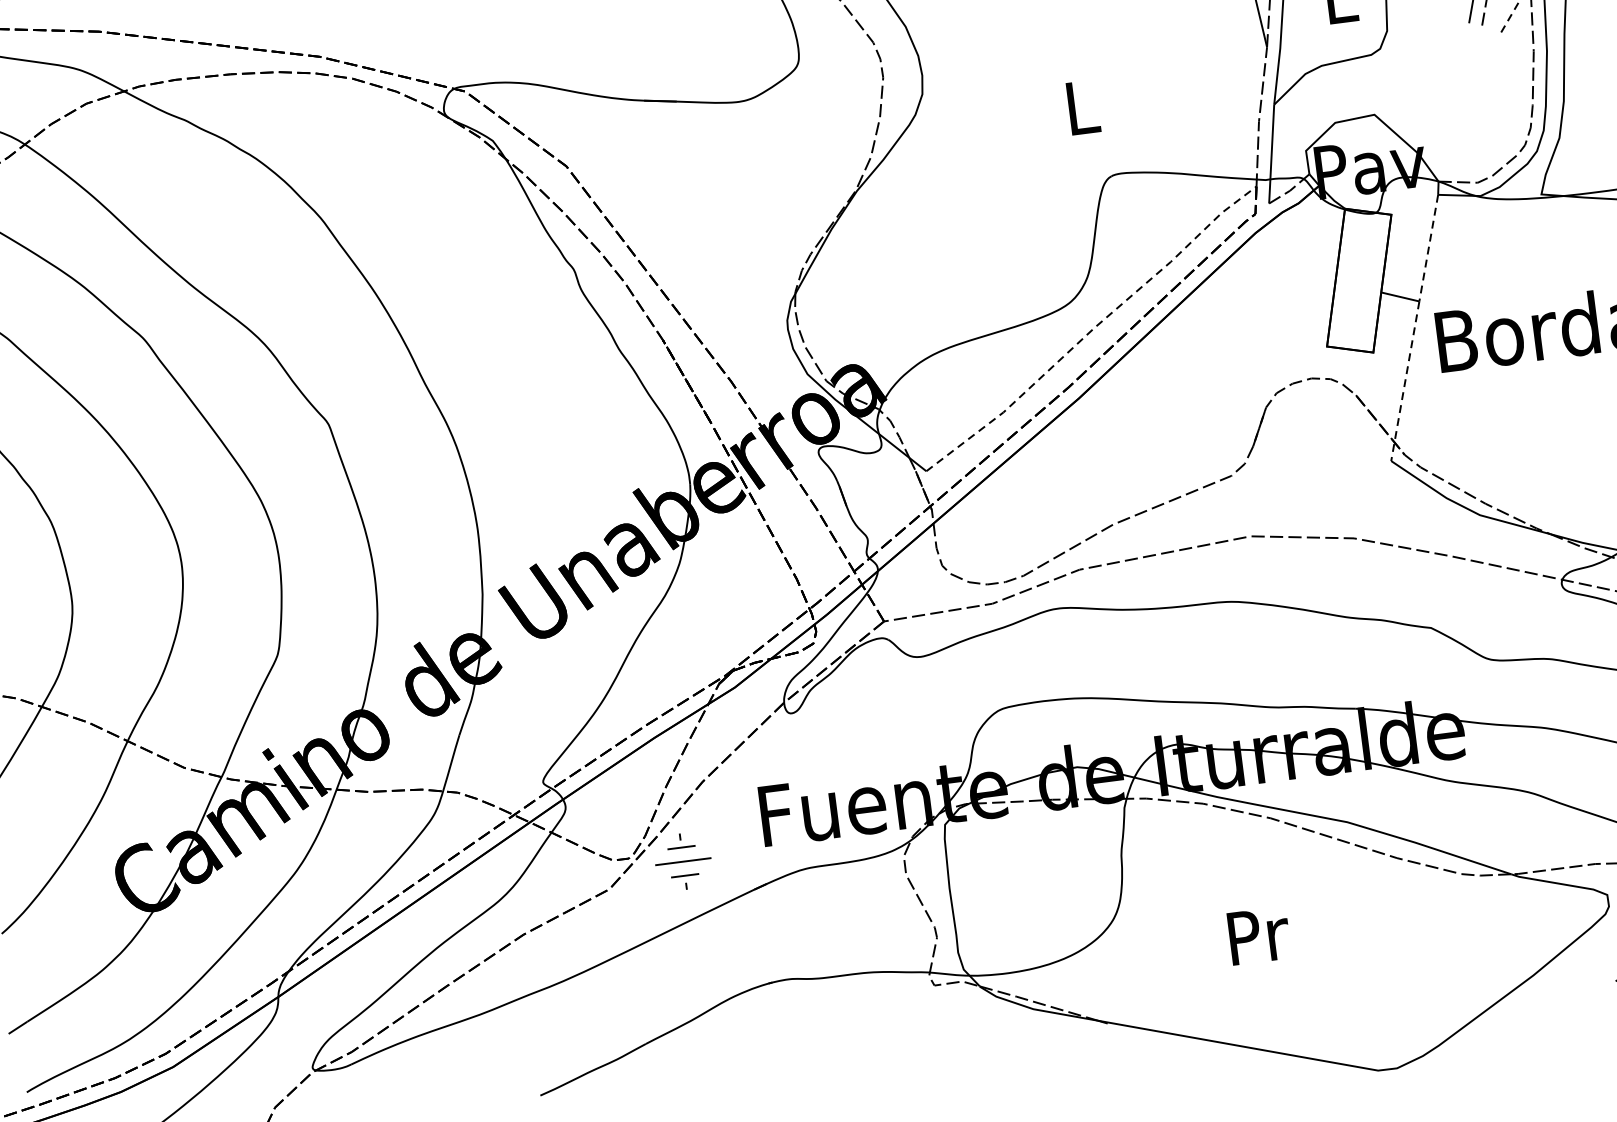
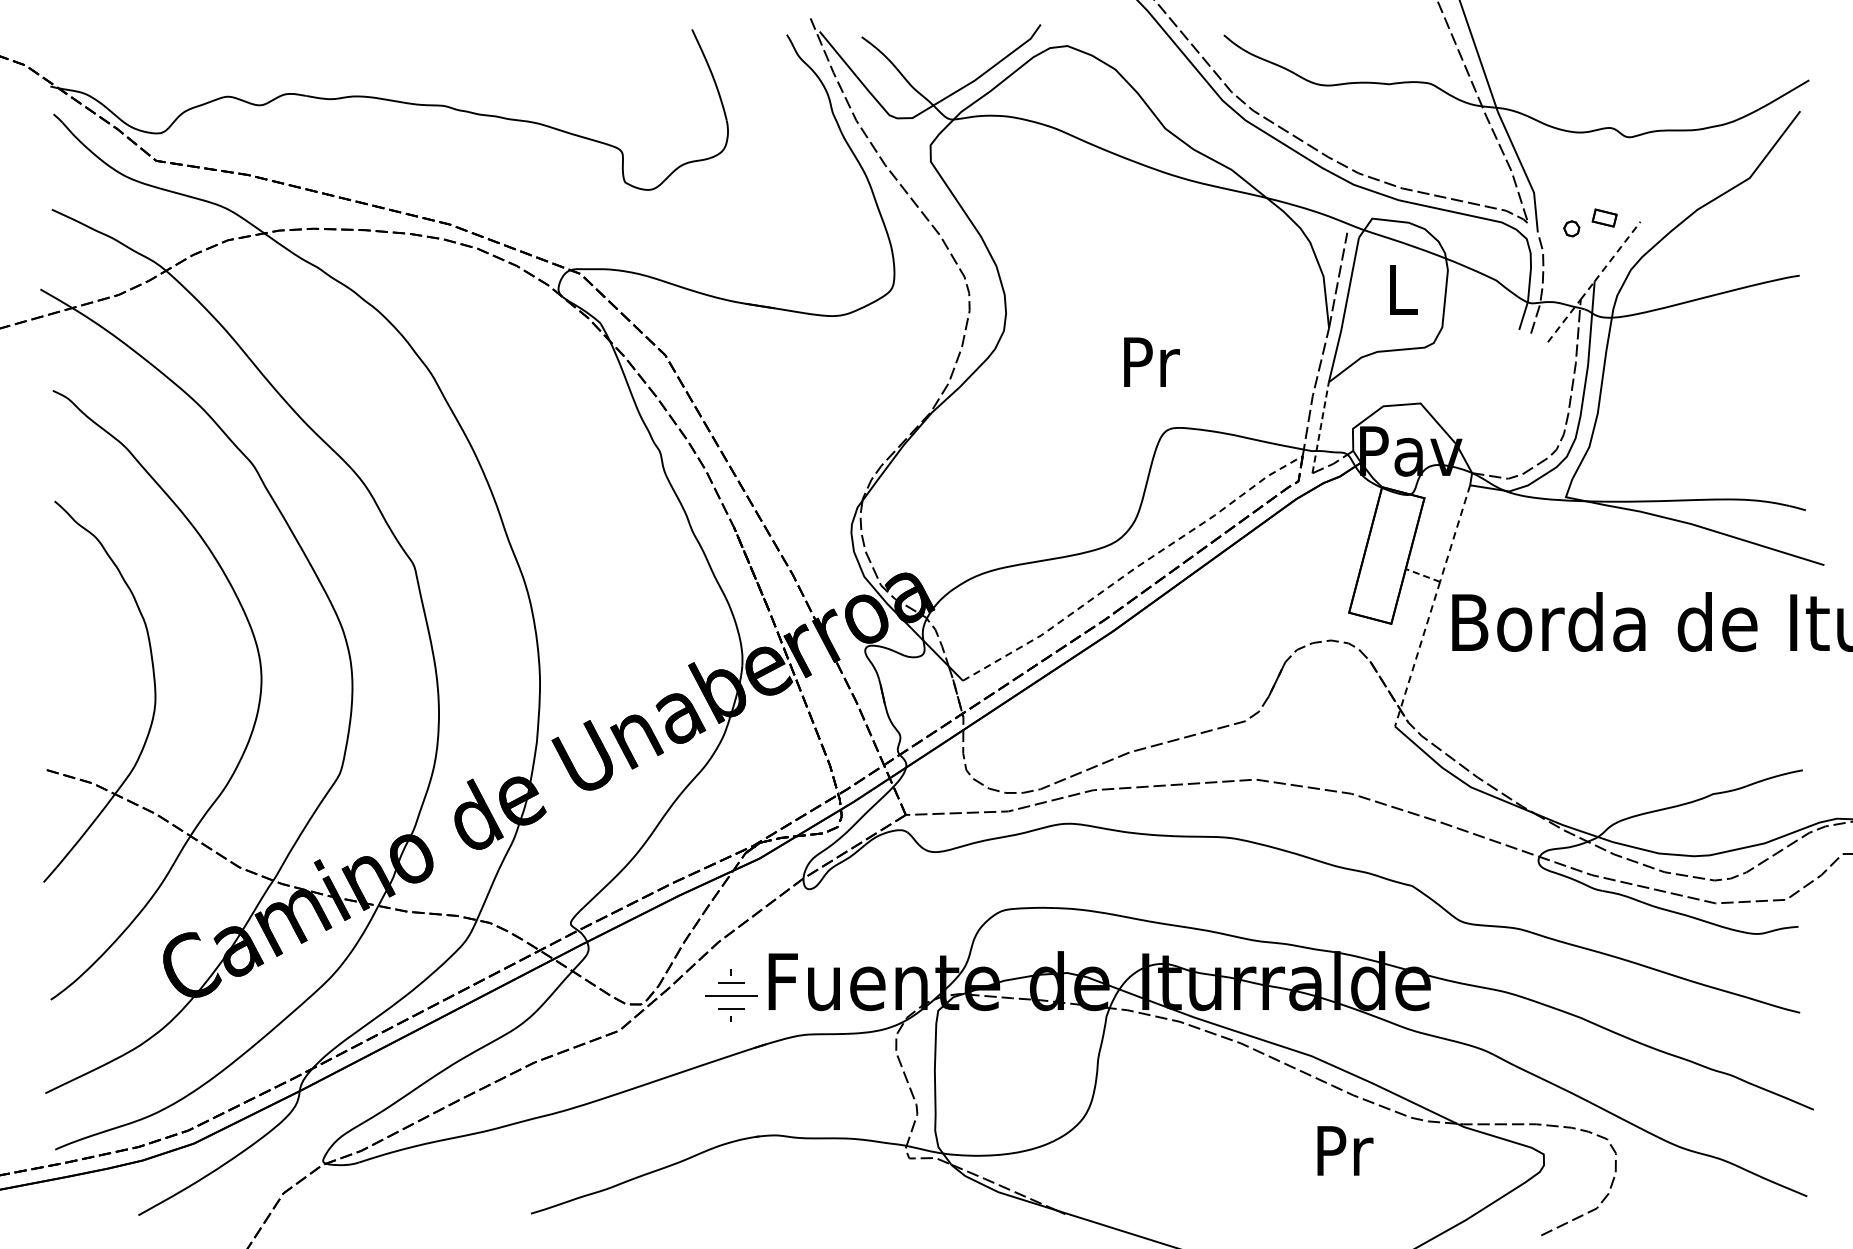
text: (1083, 106) -> (1151, 361), L -> Pr
line: (1271, 153) -> (1320, 427), solid -> dashed
line: (1399, 297) -> (1422, 575), solid -> dashed
part: (683, 861) -> (731, 995), moved
text: (1259, 935) -> (1345, 1150), moved

